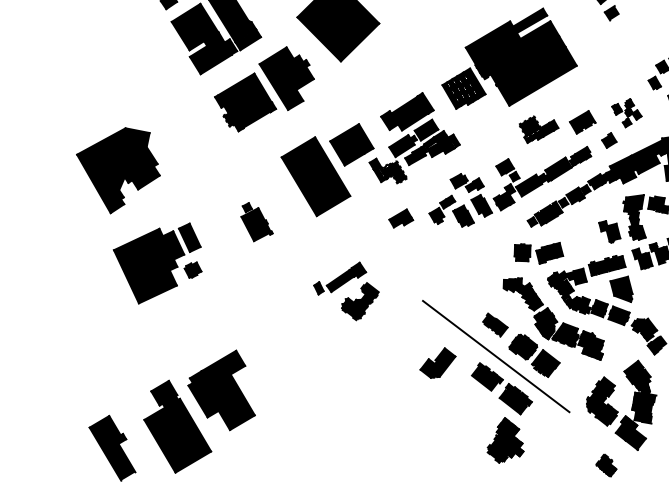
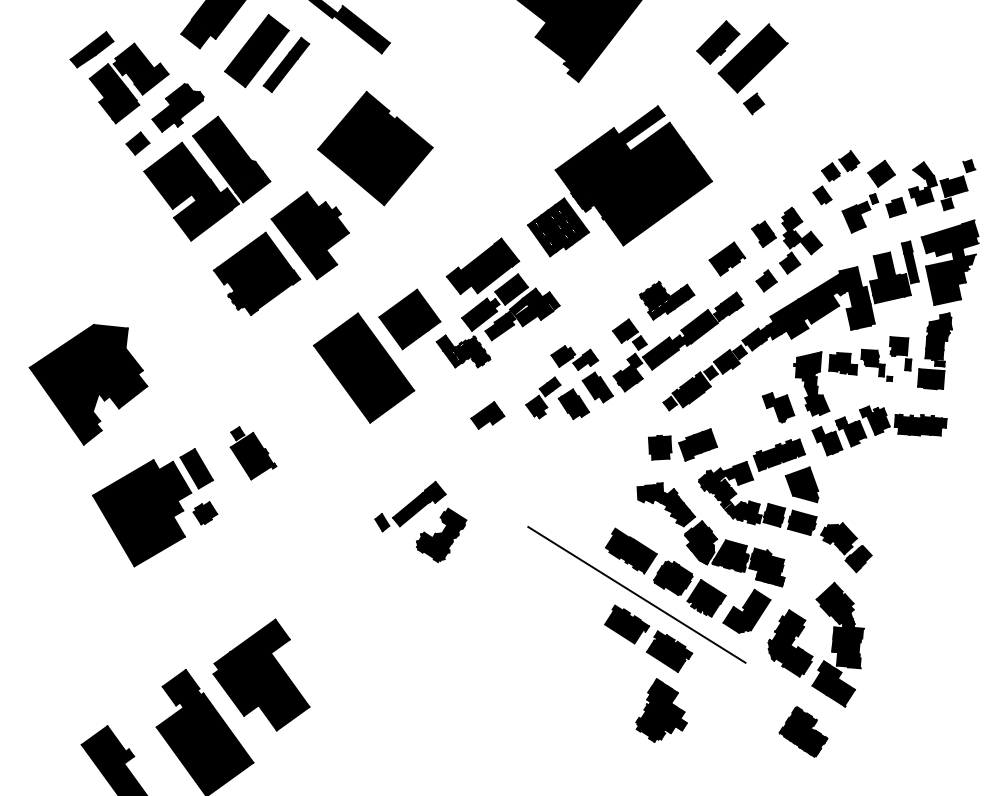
part: (626, 113) -> (787, 240), size x1.67
part: (538, 130) -> (667, 300), moved
part: (257, 222) -> (253, 453), moved
part: (494, 324) -> (630, 550), size x1.43
part: (437, 362) -> (746, 610), moved
part: (606, 465) -> (803, 731), size x1.67

